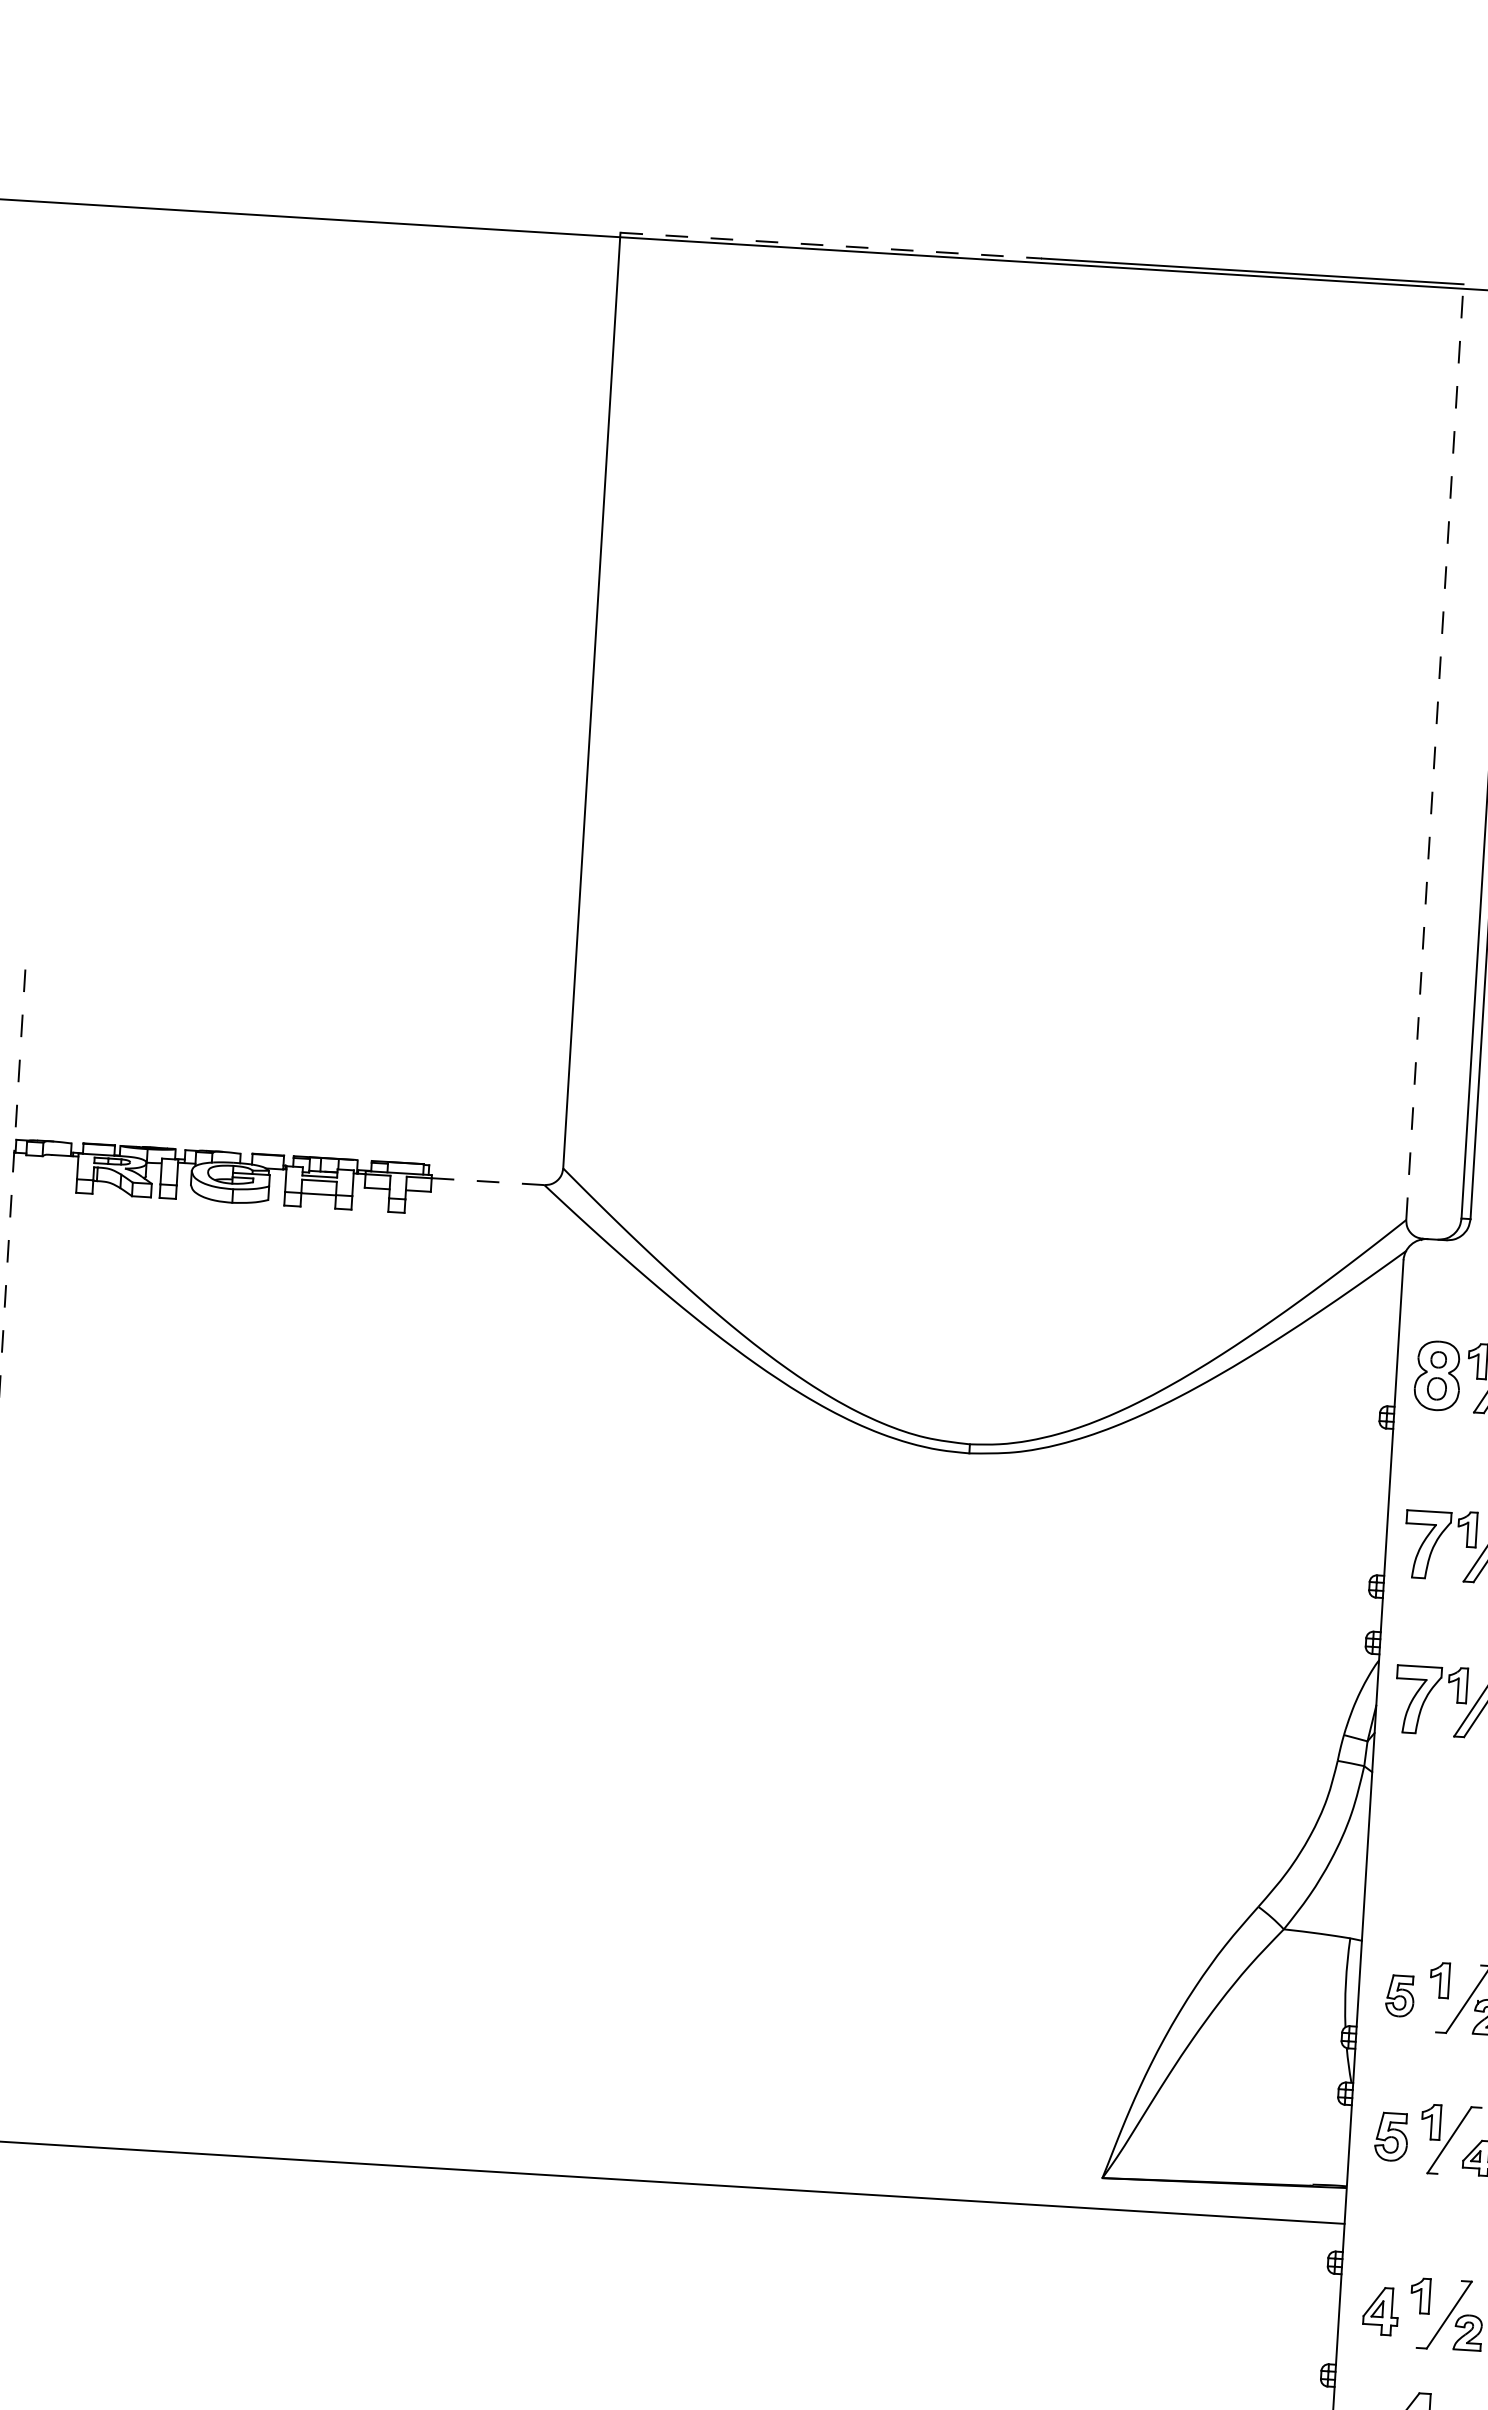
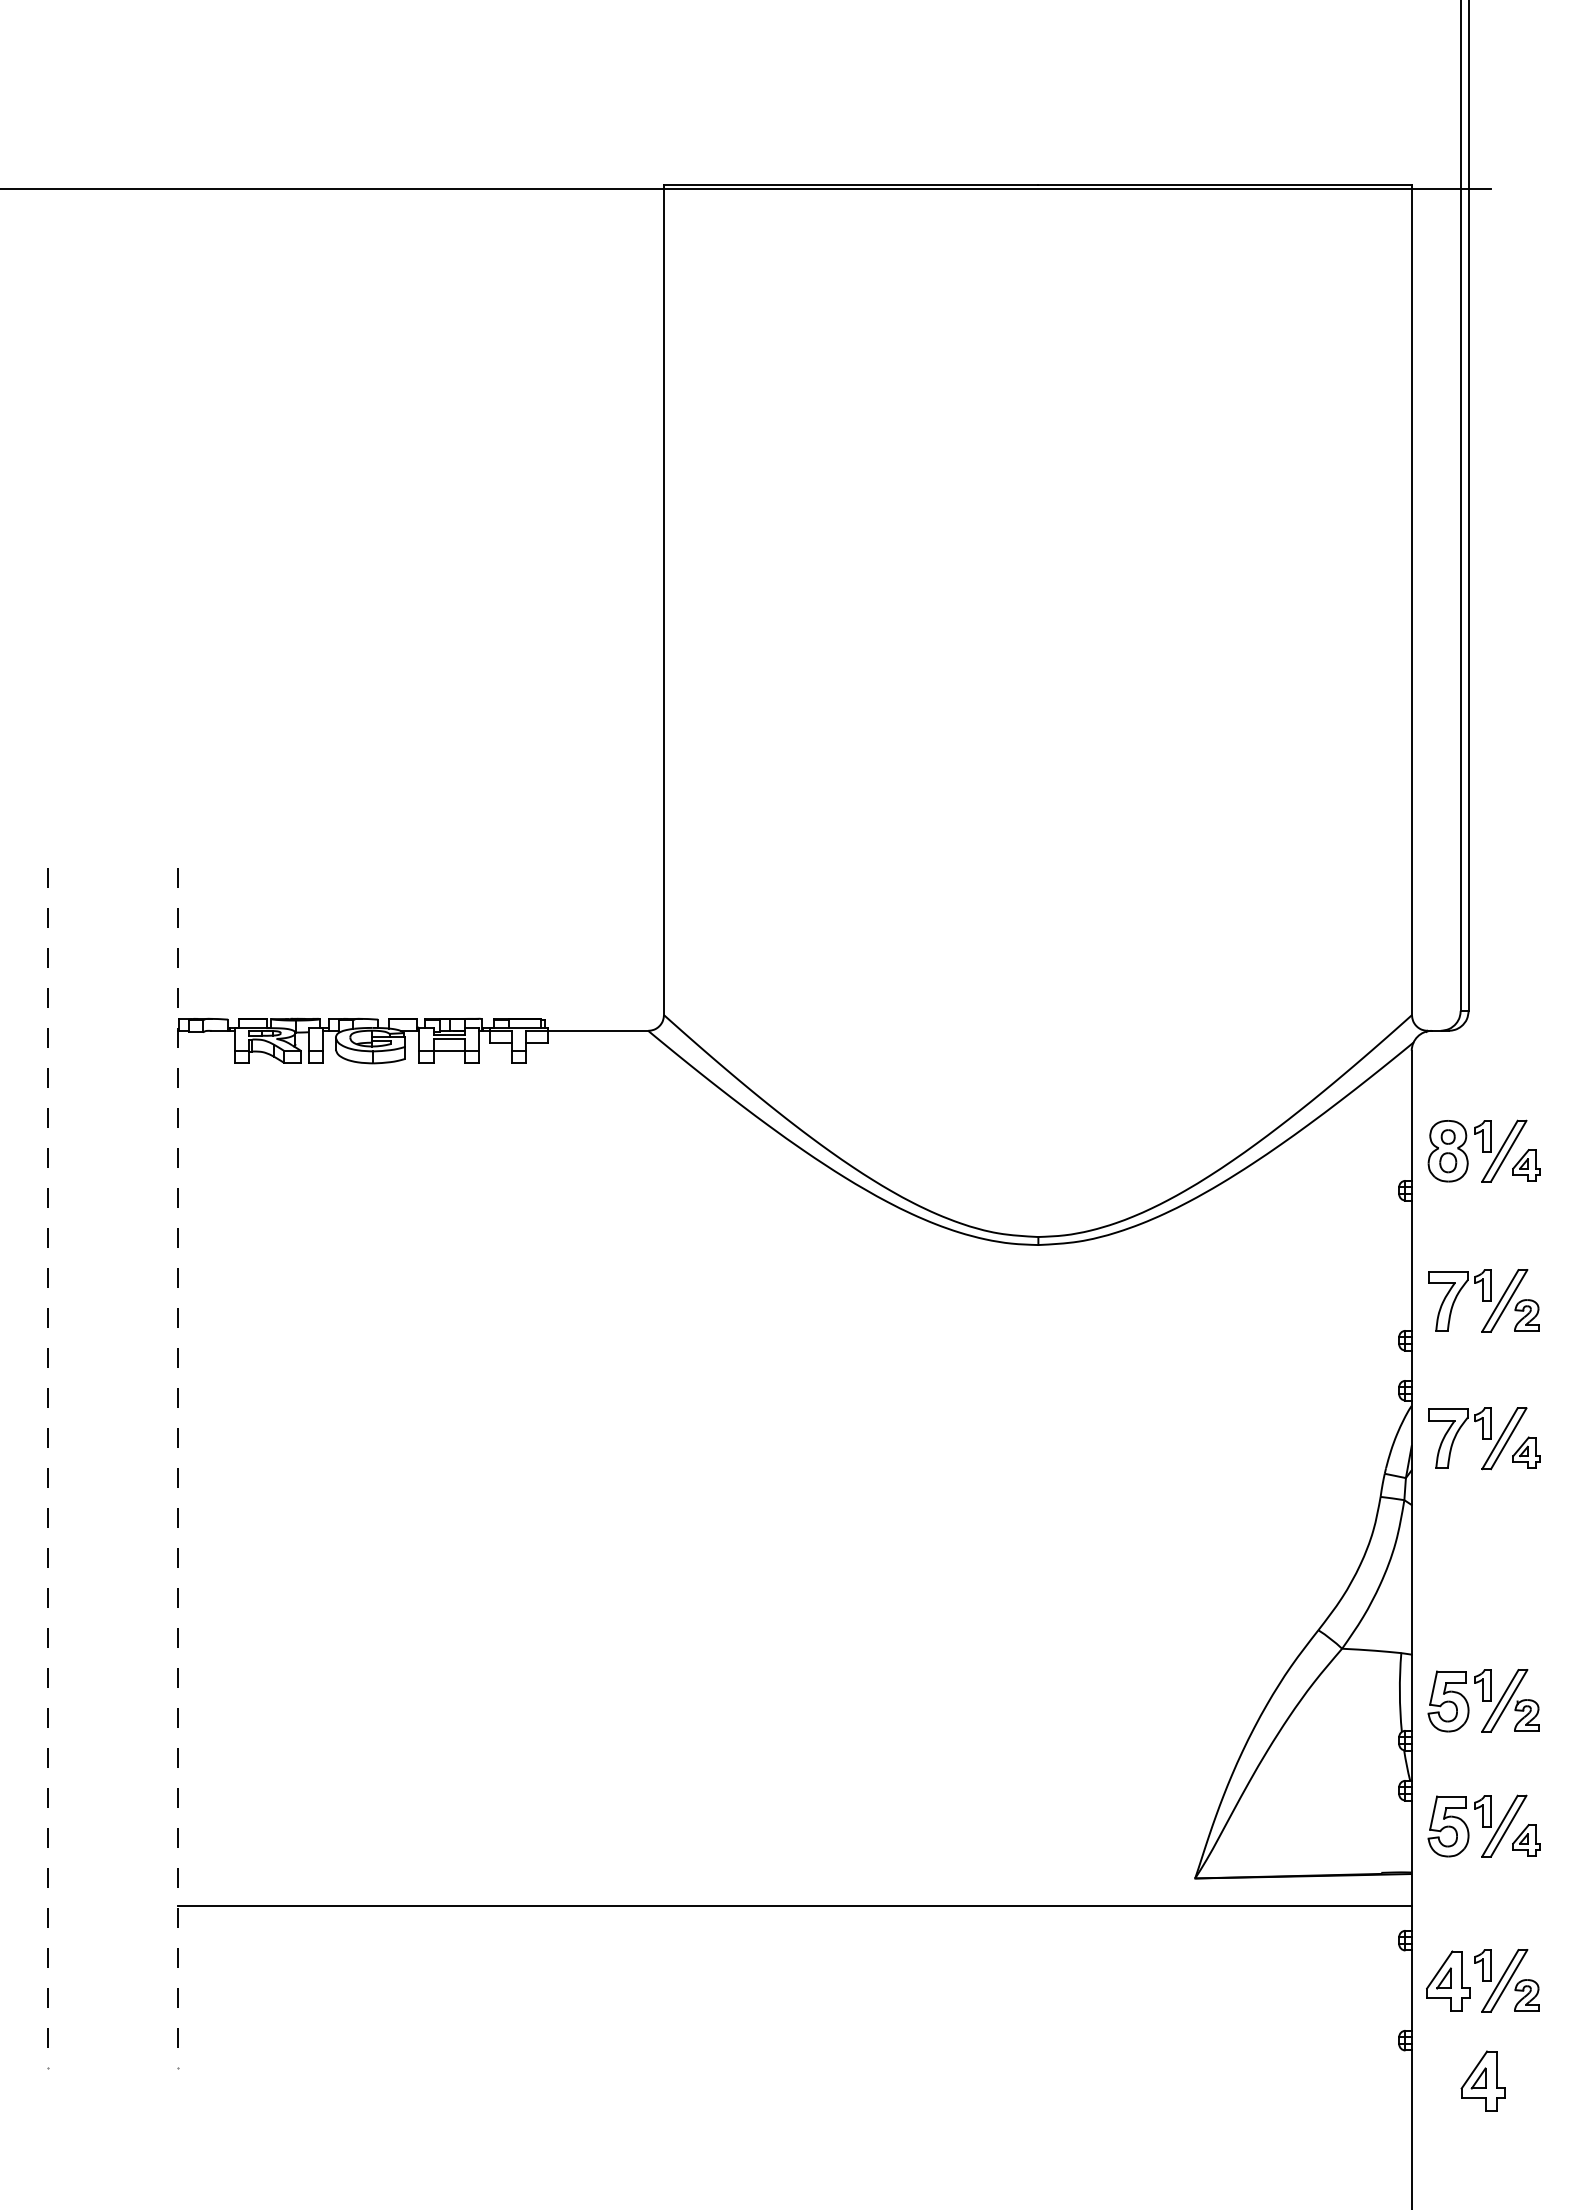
line: (830, 245) -> (850, 184), dashed -> solid
line: (1434, 751) -> (1411, 599), dashed -> solid
line: (487, 1181) -> (597, 1030), dashed -> solid
part: (1400, 1996) -> (1448, 1701), size x1.67
line: (1458, 1998) -> (1500, 1700), added
part: (1391, 2137) -> (1448, 1826), size x1.43
line: (1459, 2140) -> (1508, 1825), added
part: (1380, 2310) -> (1448, 1980), size x1.43
line: (1439, 2314) -> (1500, 1980), added

